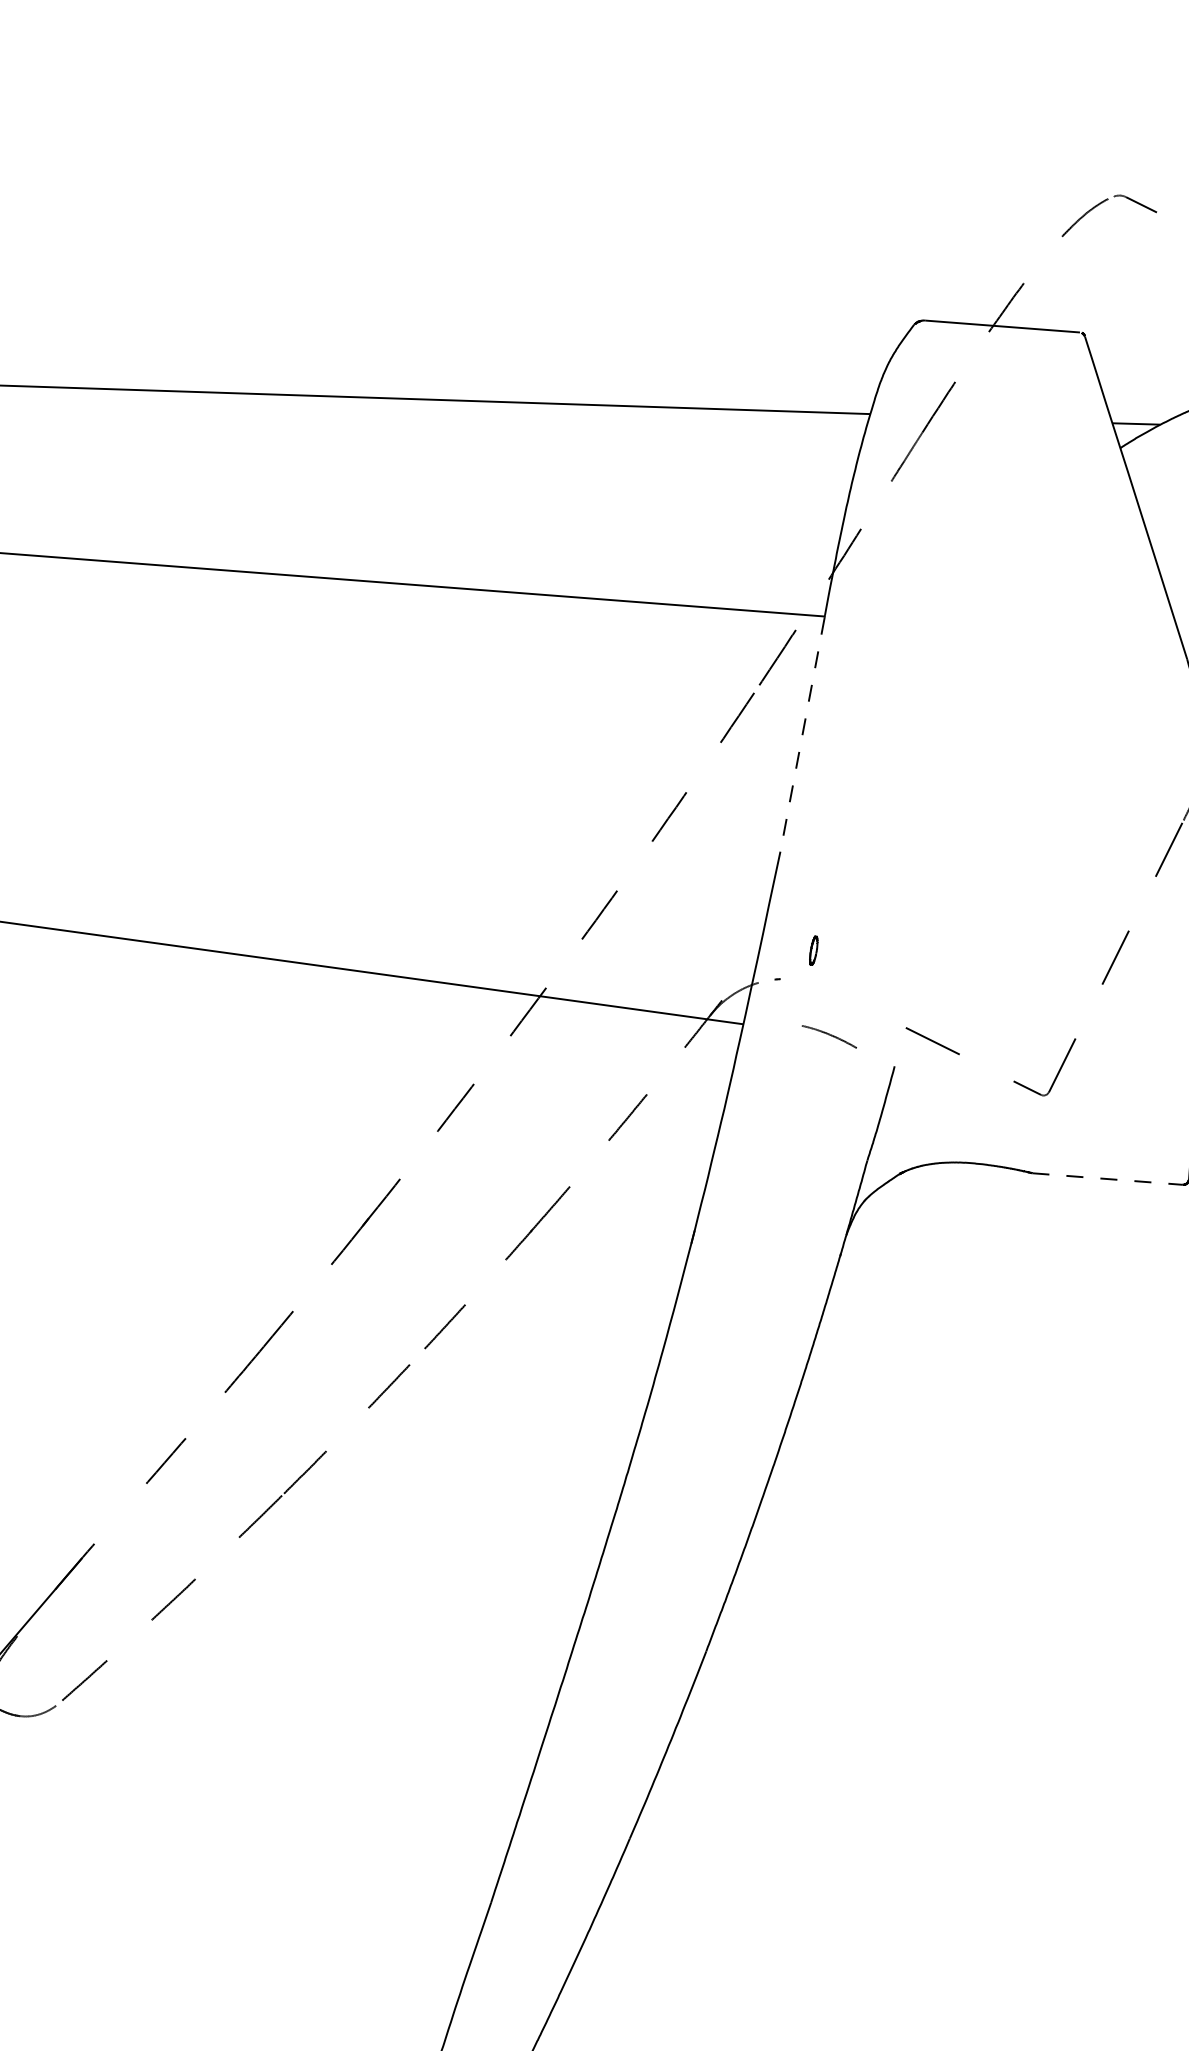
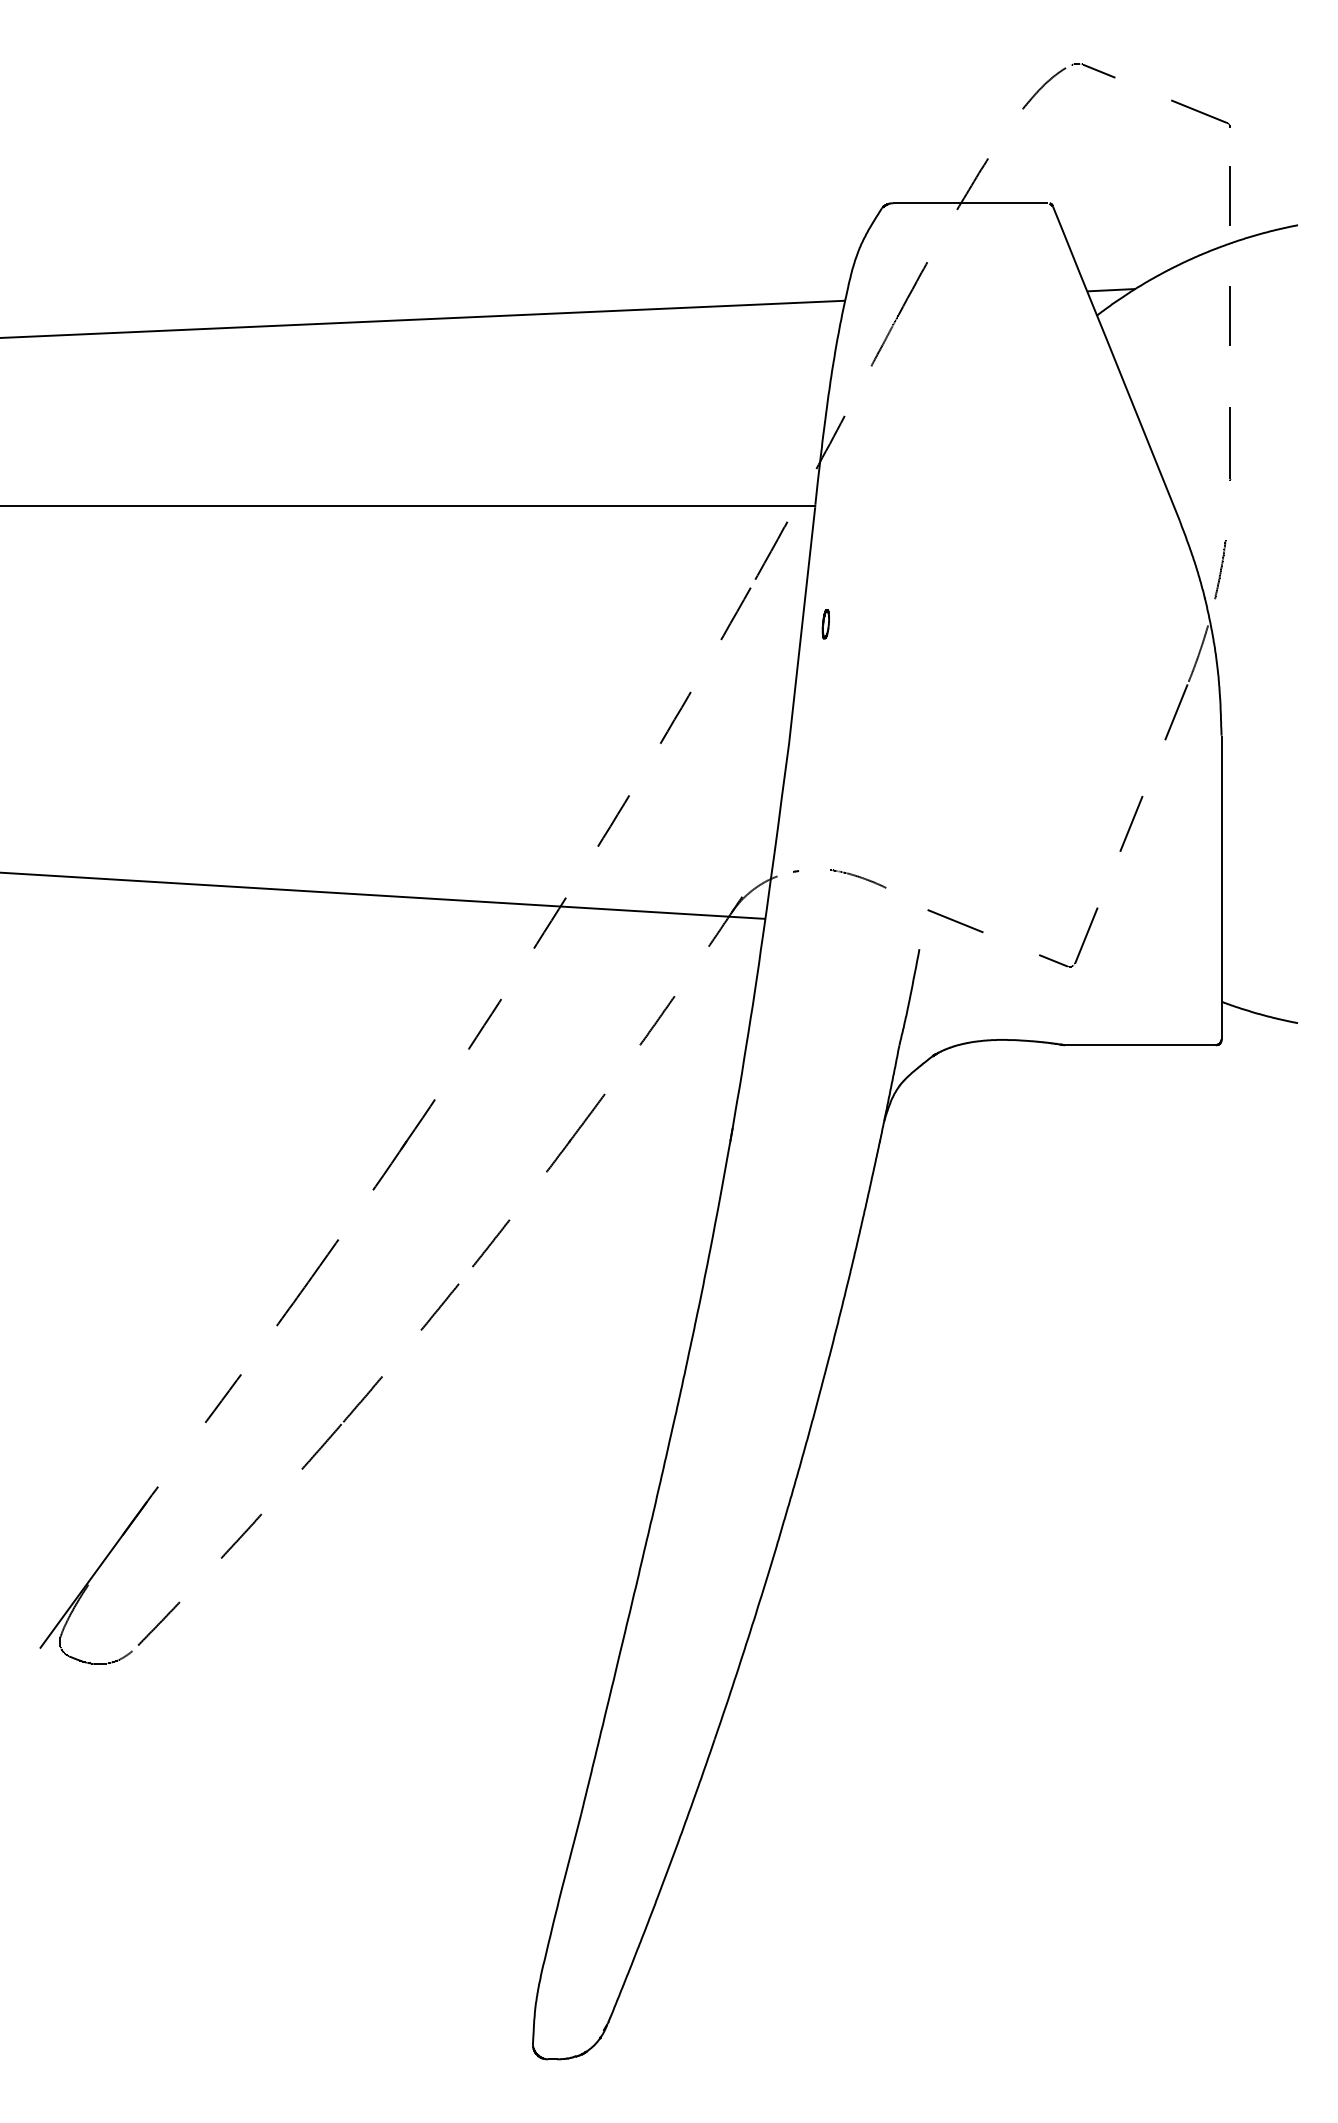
line: (802, 734) -> (802, 625), dashed -> solid
part: (813, 951) -> (825, 624), moved
curve: (829, 1035) -> (858, 877), moved
line: (1107, 1179) -> (1140, 1045), dashed -> solid

